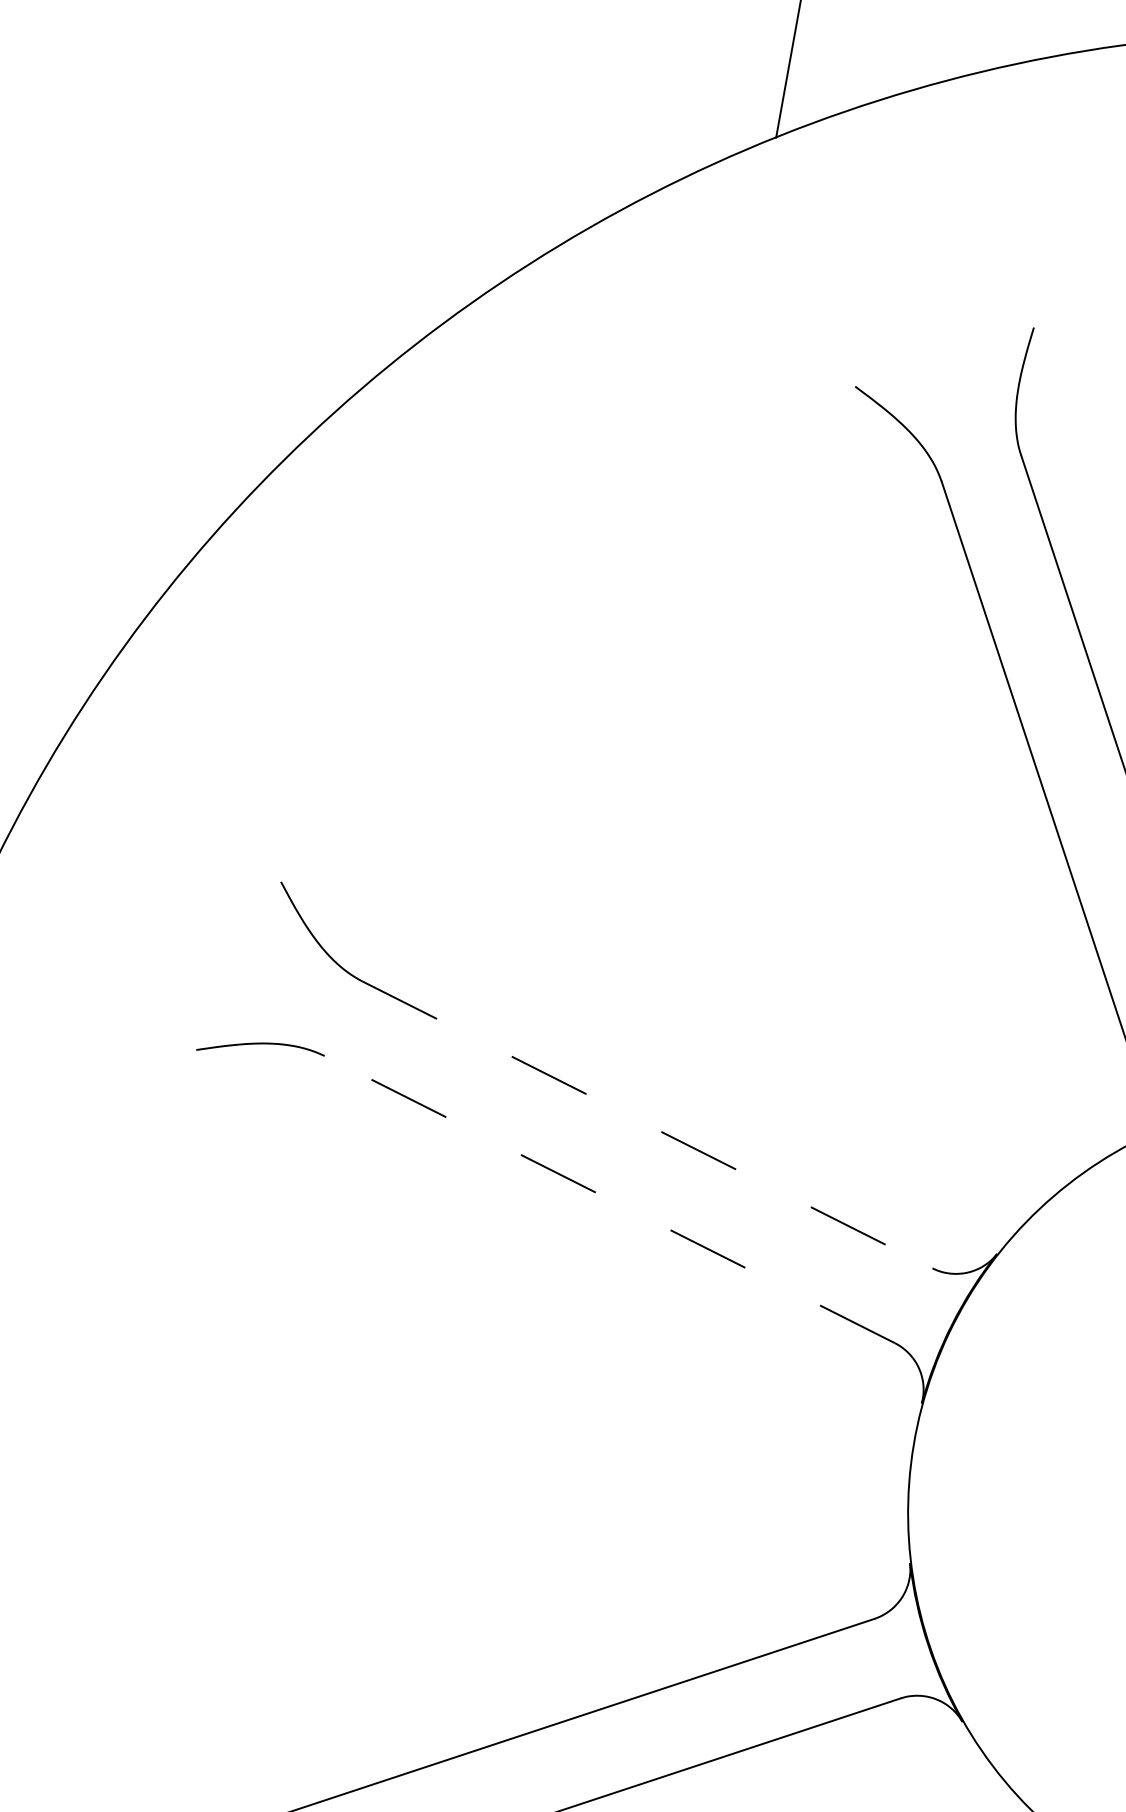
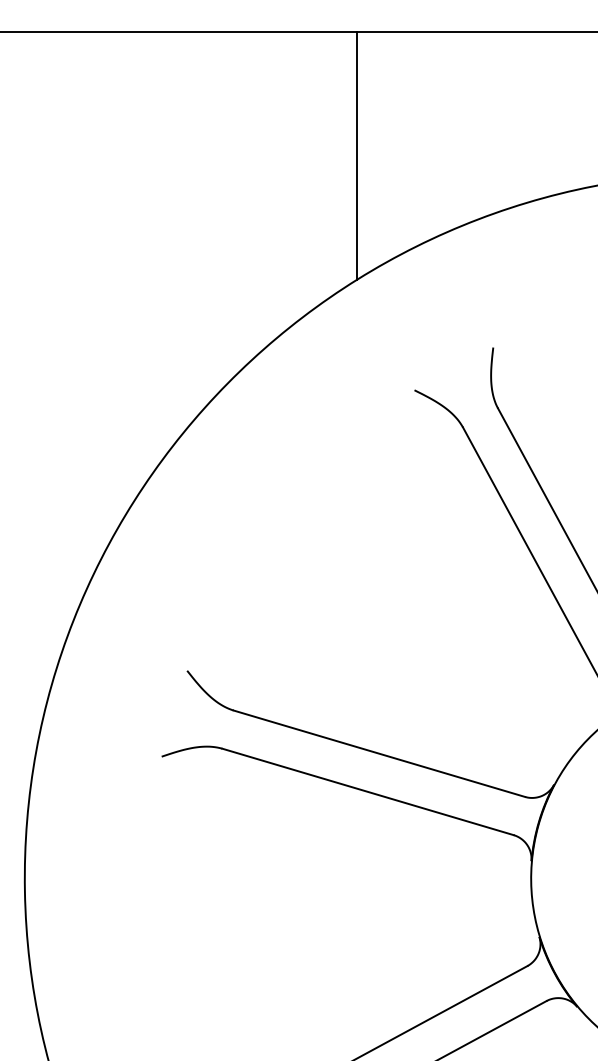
line: (647, 1124) -> (379, 753), dashed -> solid
line: (610, 1198) -> (368, 791), dashed -> solid

